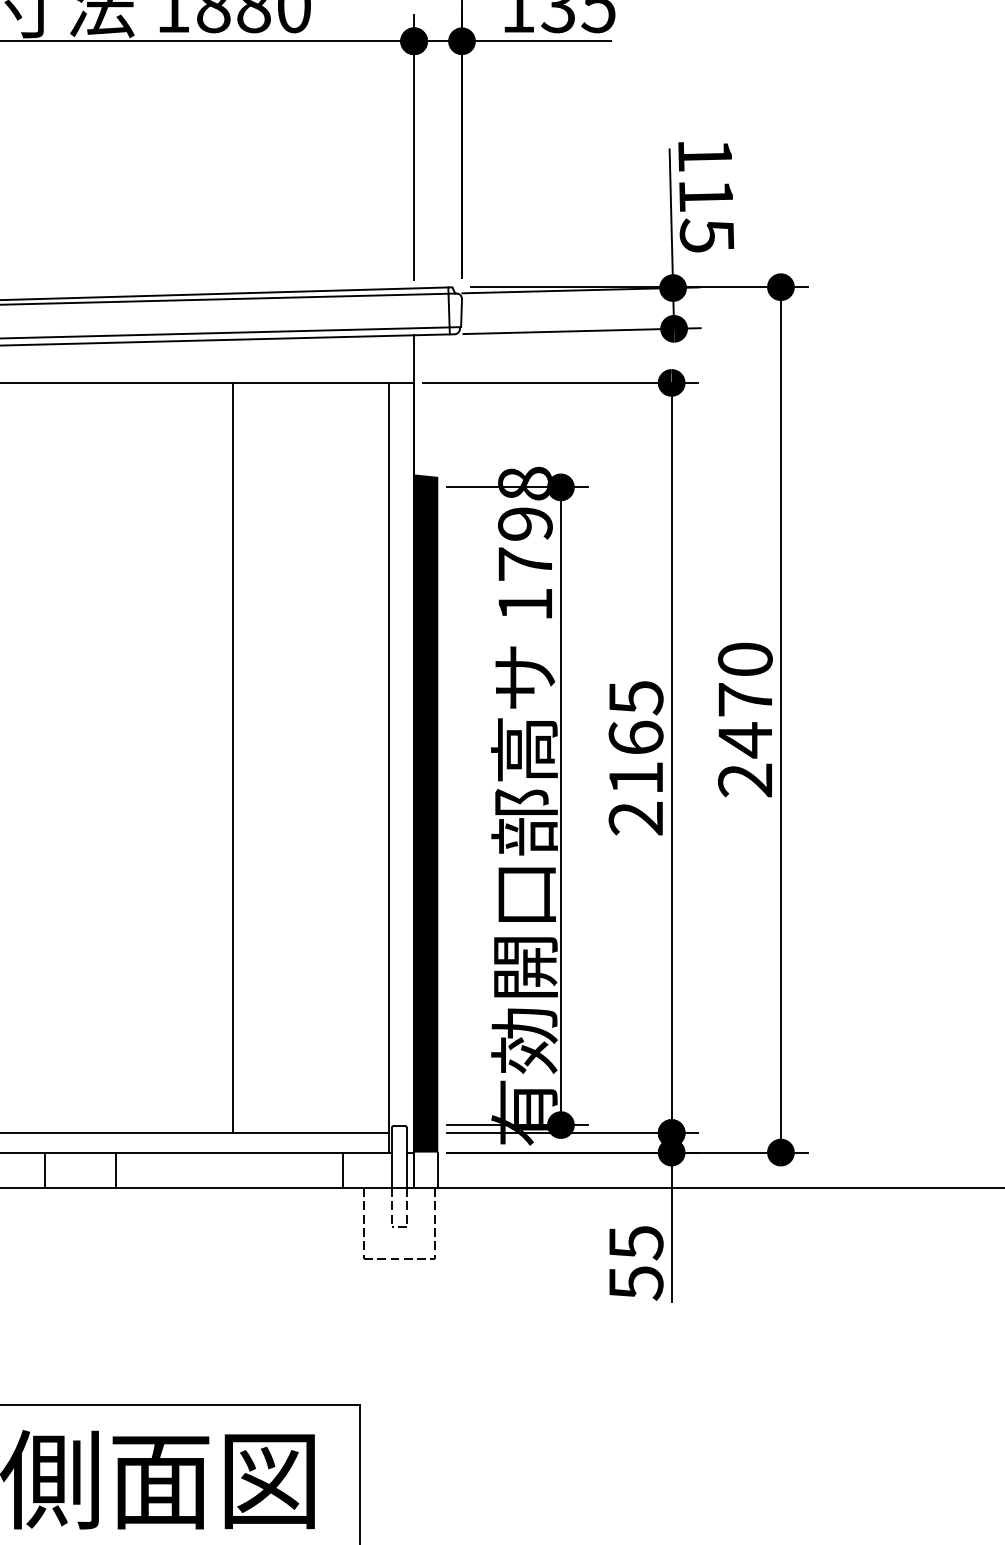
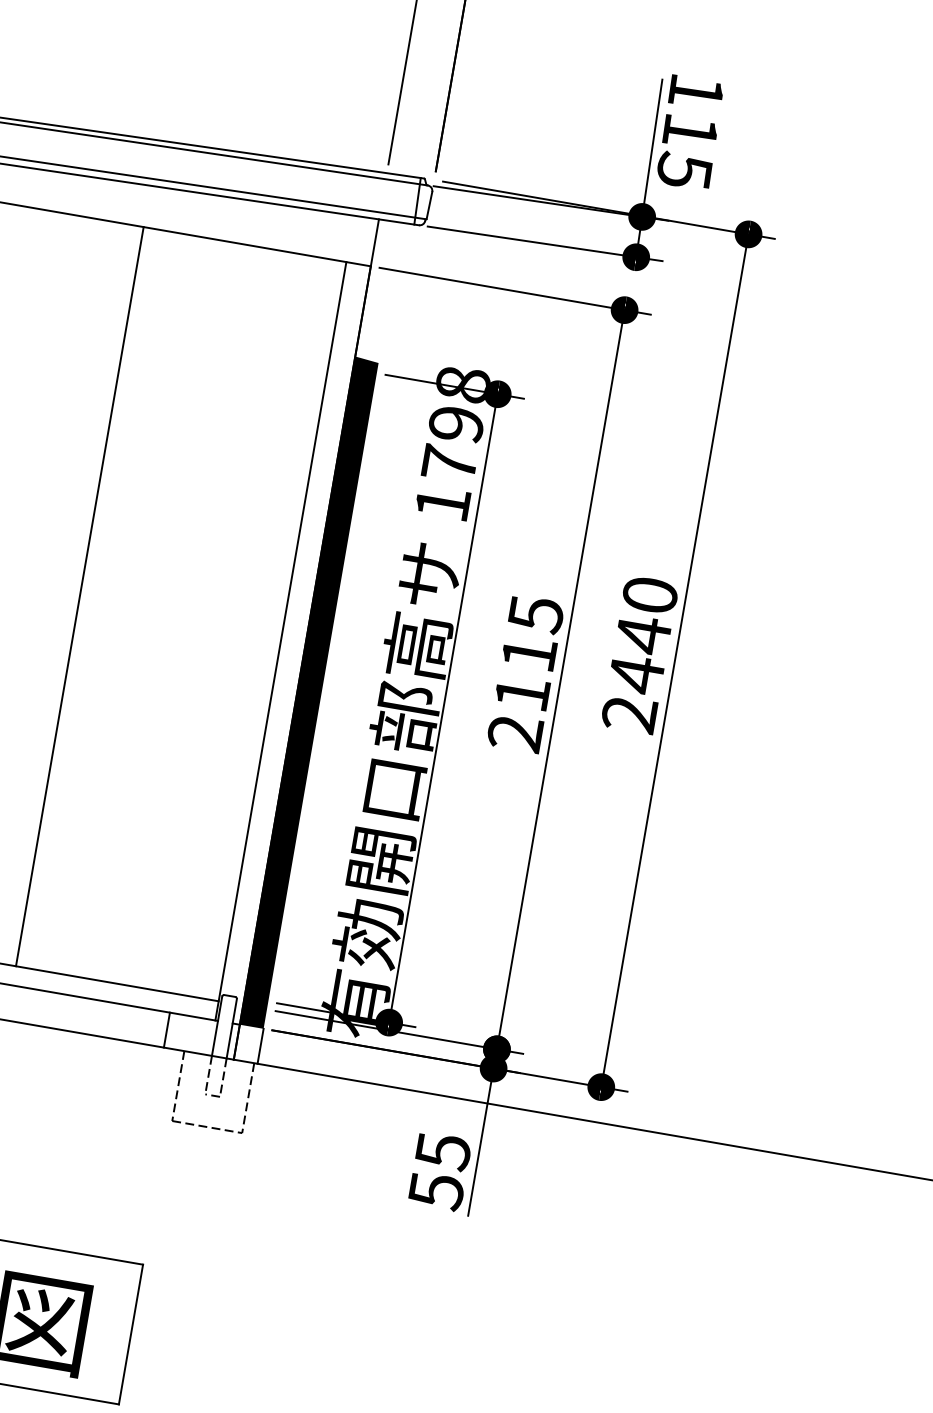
text: (744, 699) -> (642, 634), 2470 -> 2440
text: (635, 736) -> (528, 652), 2165 -> 2115
line: (232, 757) -> (79, 596), moved

